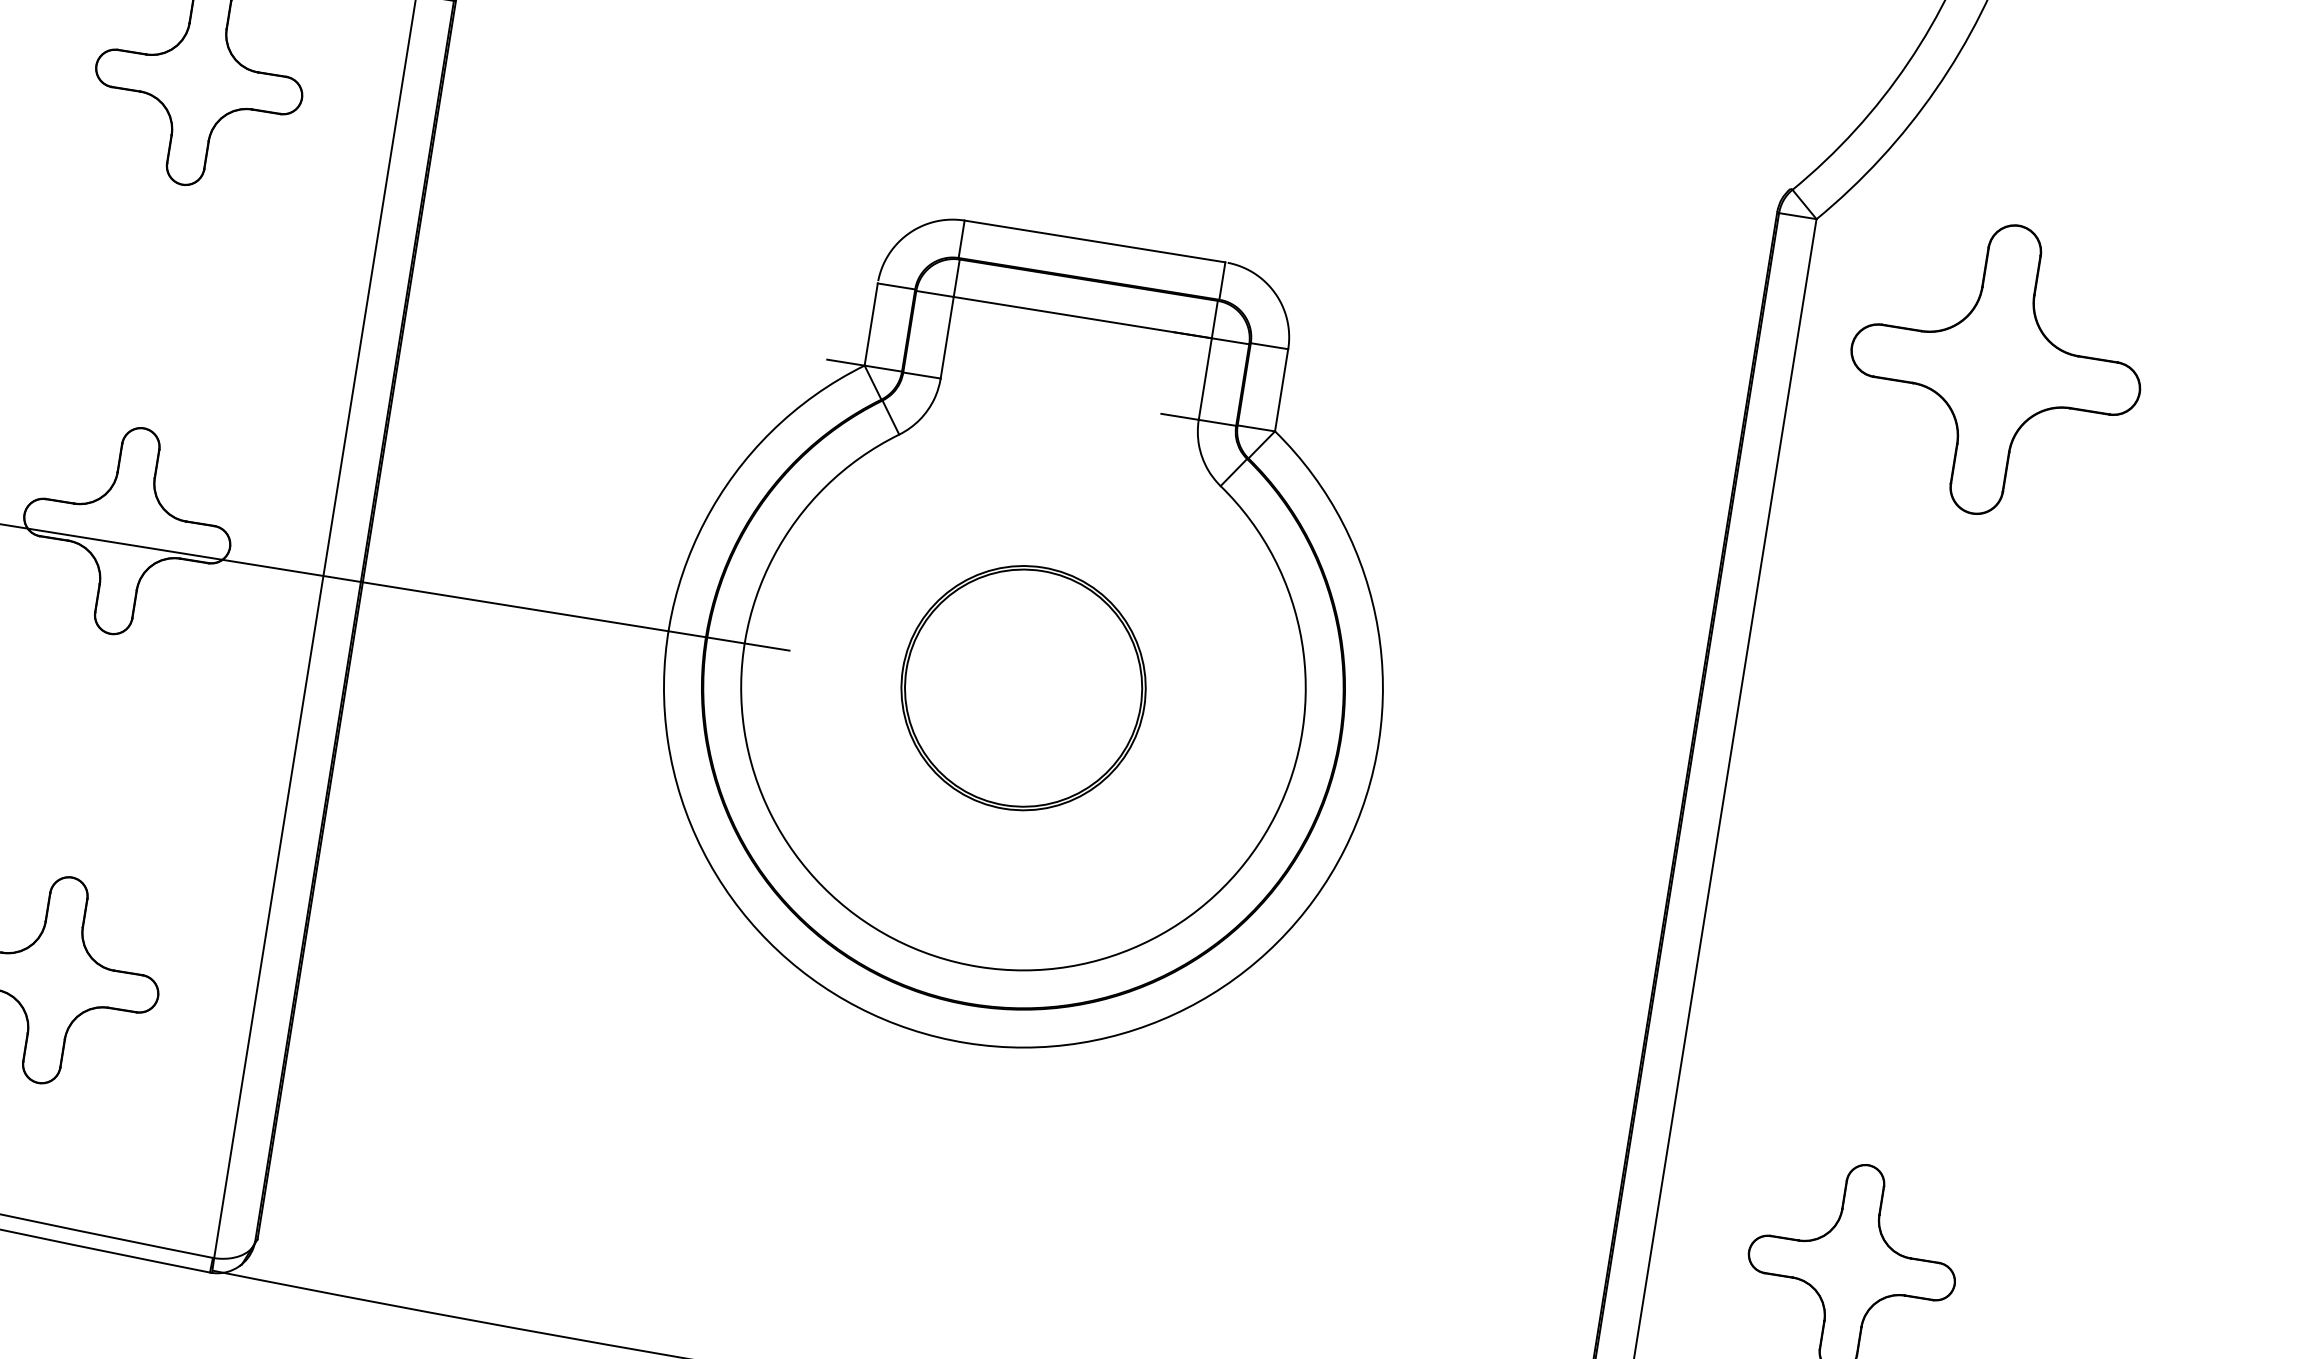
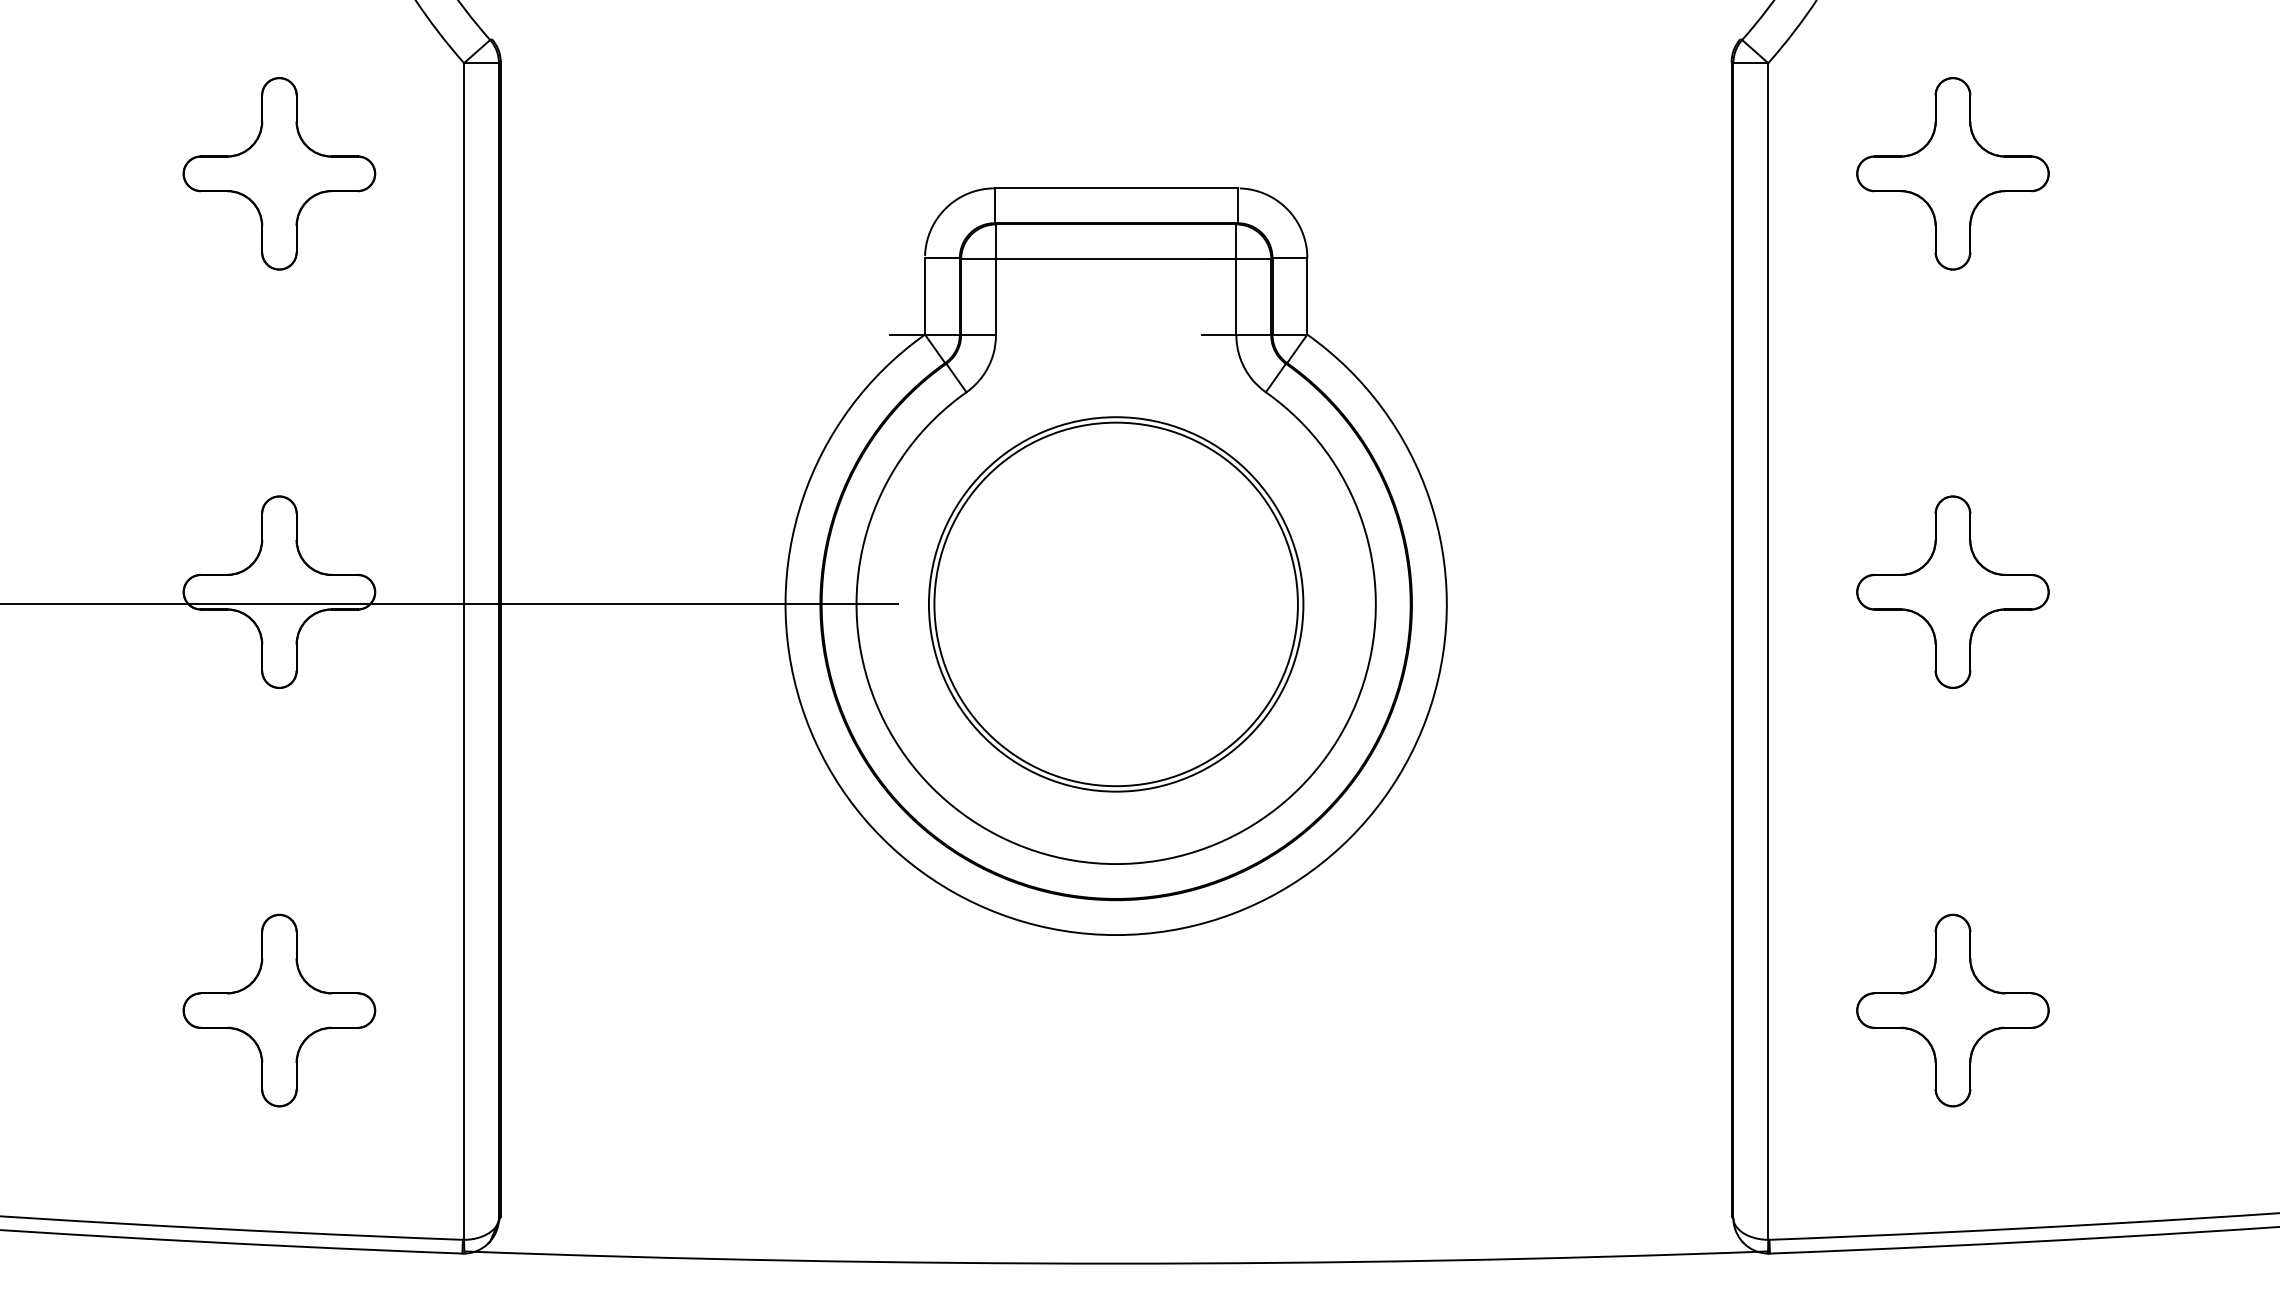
part: (1995, 369) -> (1952, 173), size x0.71
part: (1023, 688) -> (1116, 604), size x1.67
part: (1923, 818) -> (1952, 591), added

